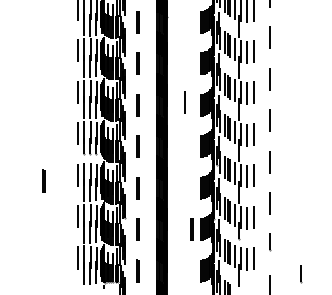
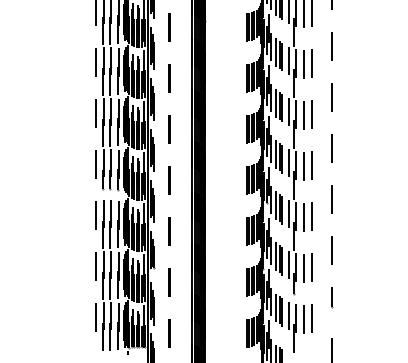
line: (184, 102) -> (226, 126), removed
line: (43, 180) -> (53, 222), removed
line: (191, 229) -> (235, 282), removed
line: (301, 274) -> (370, 337), removed

